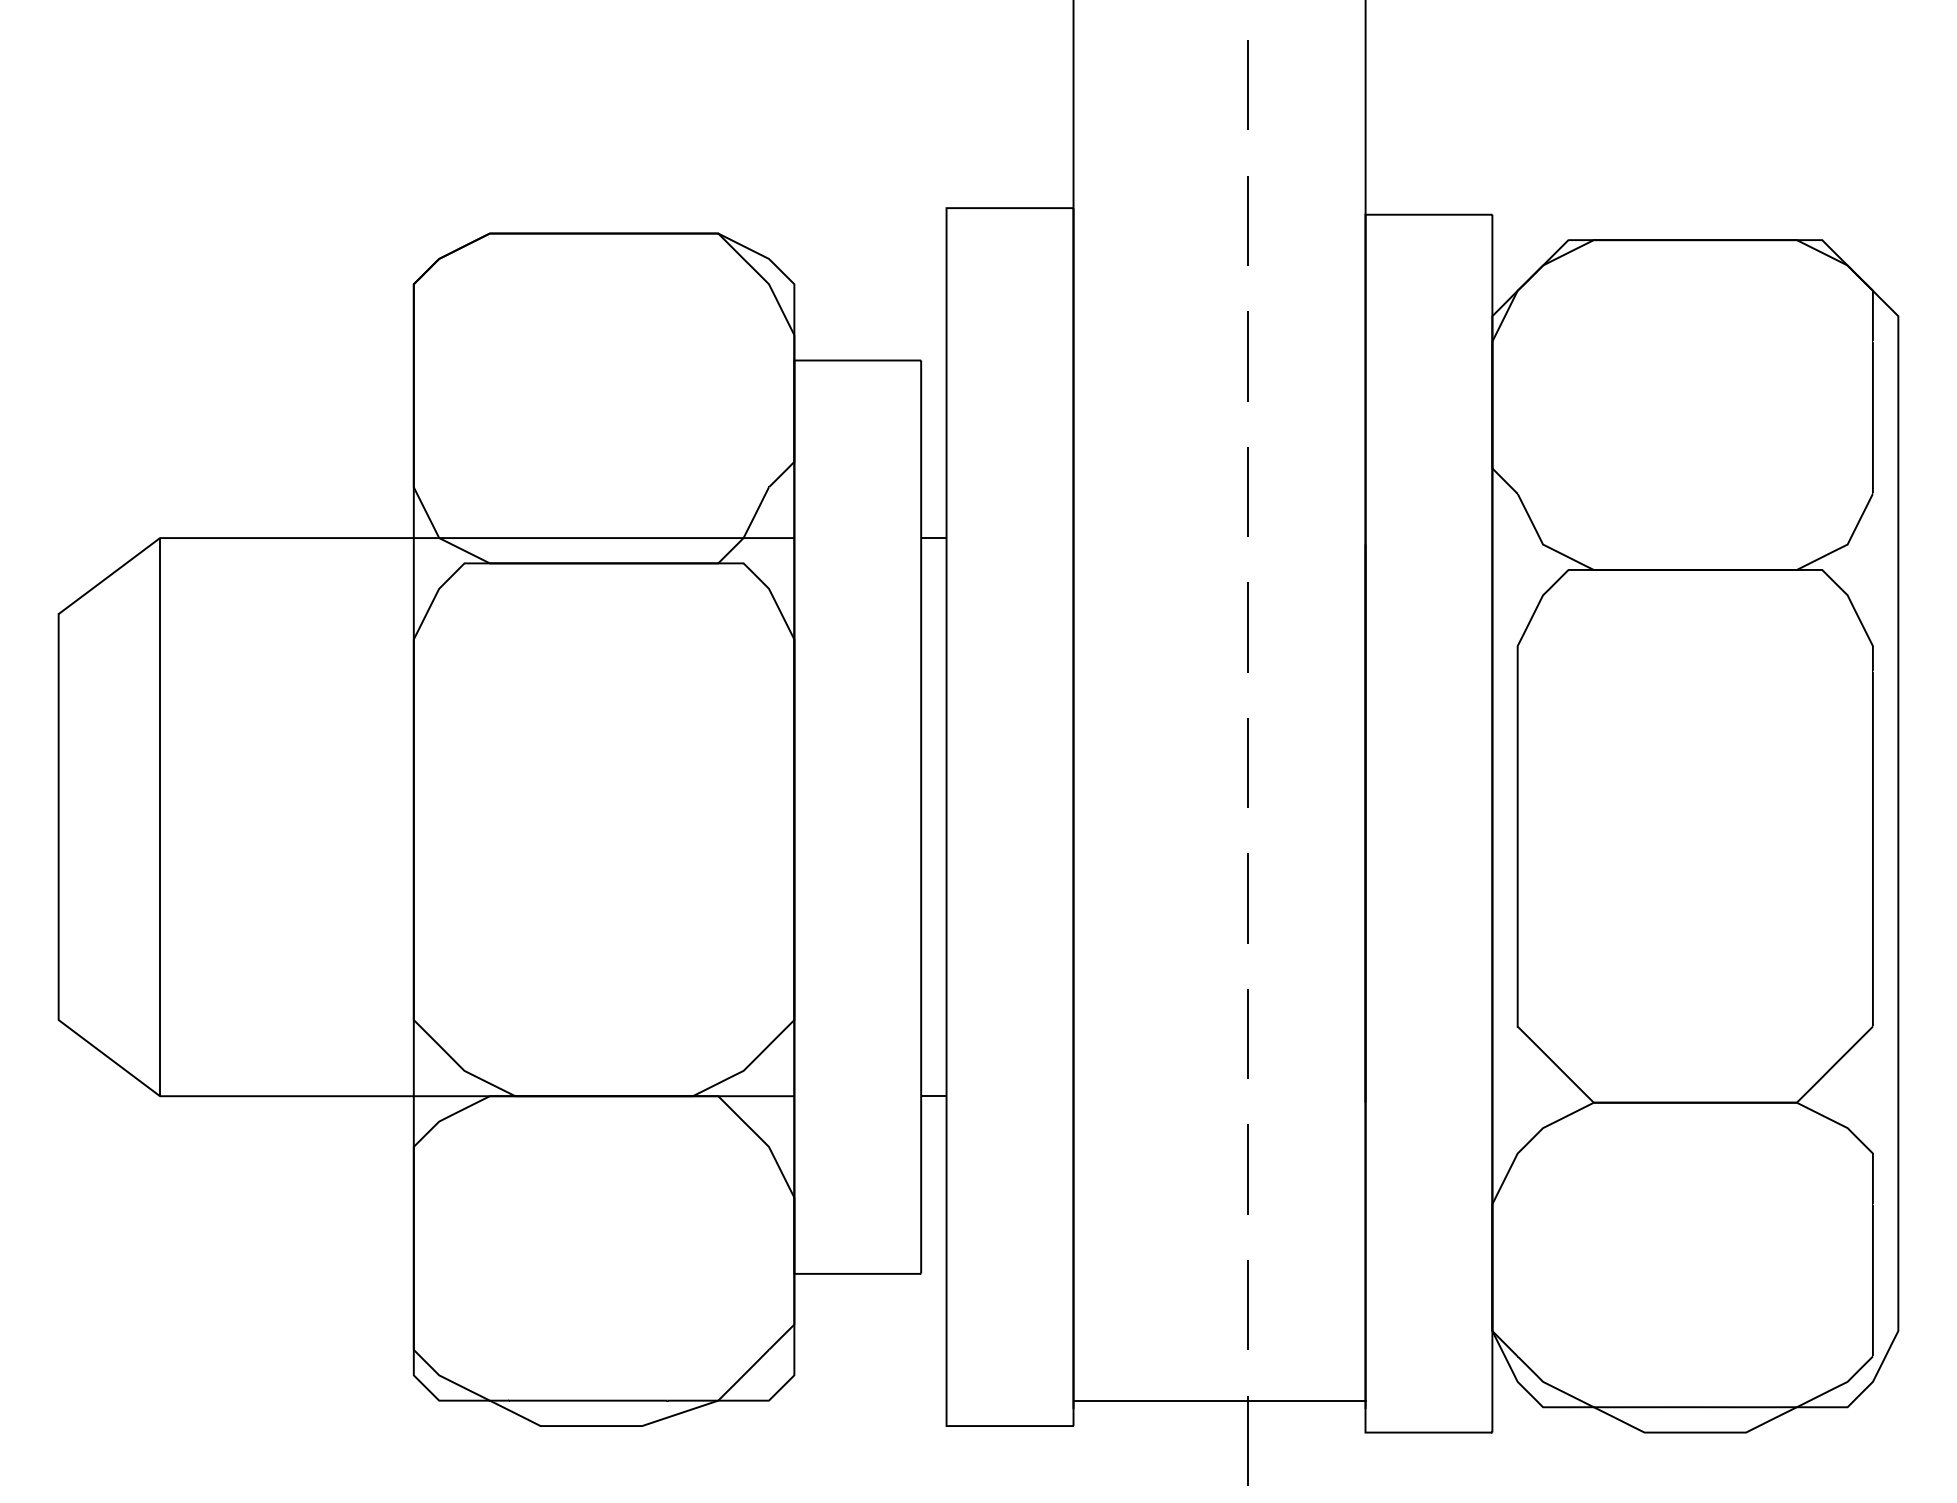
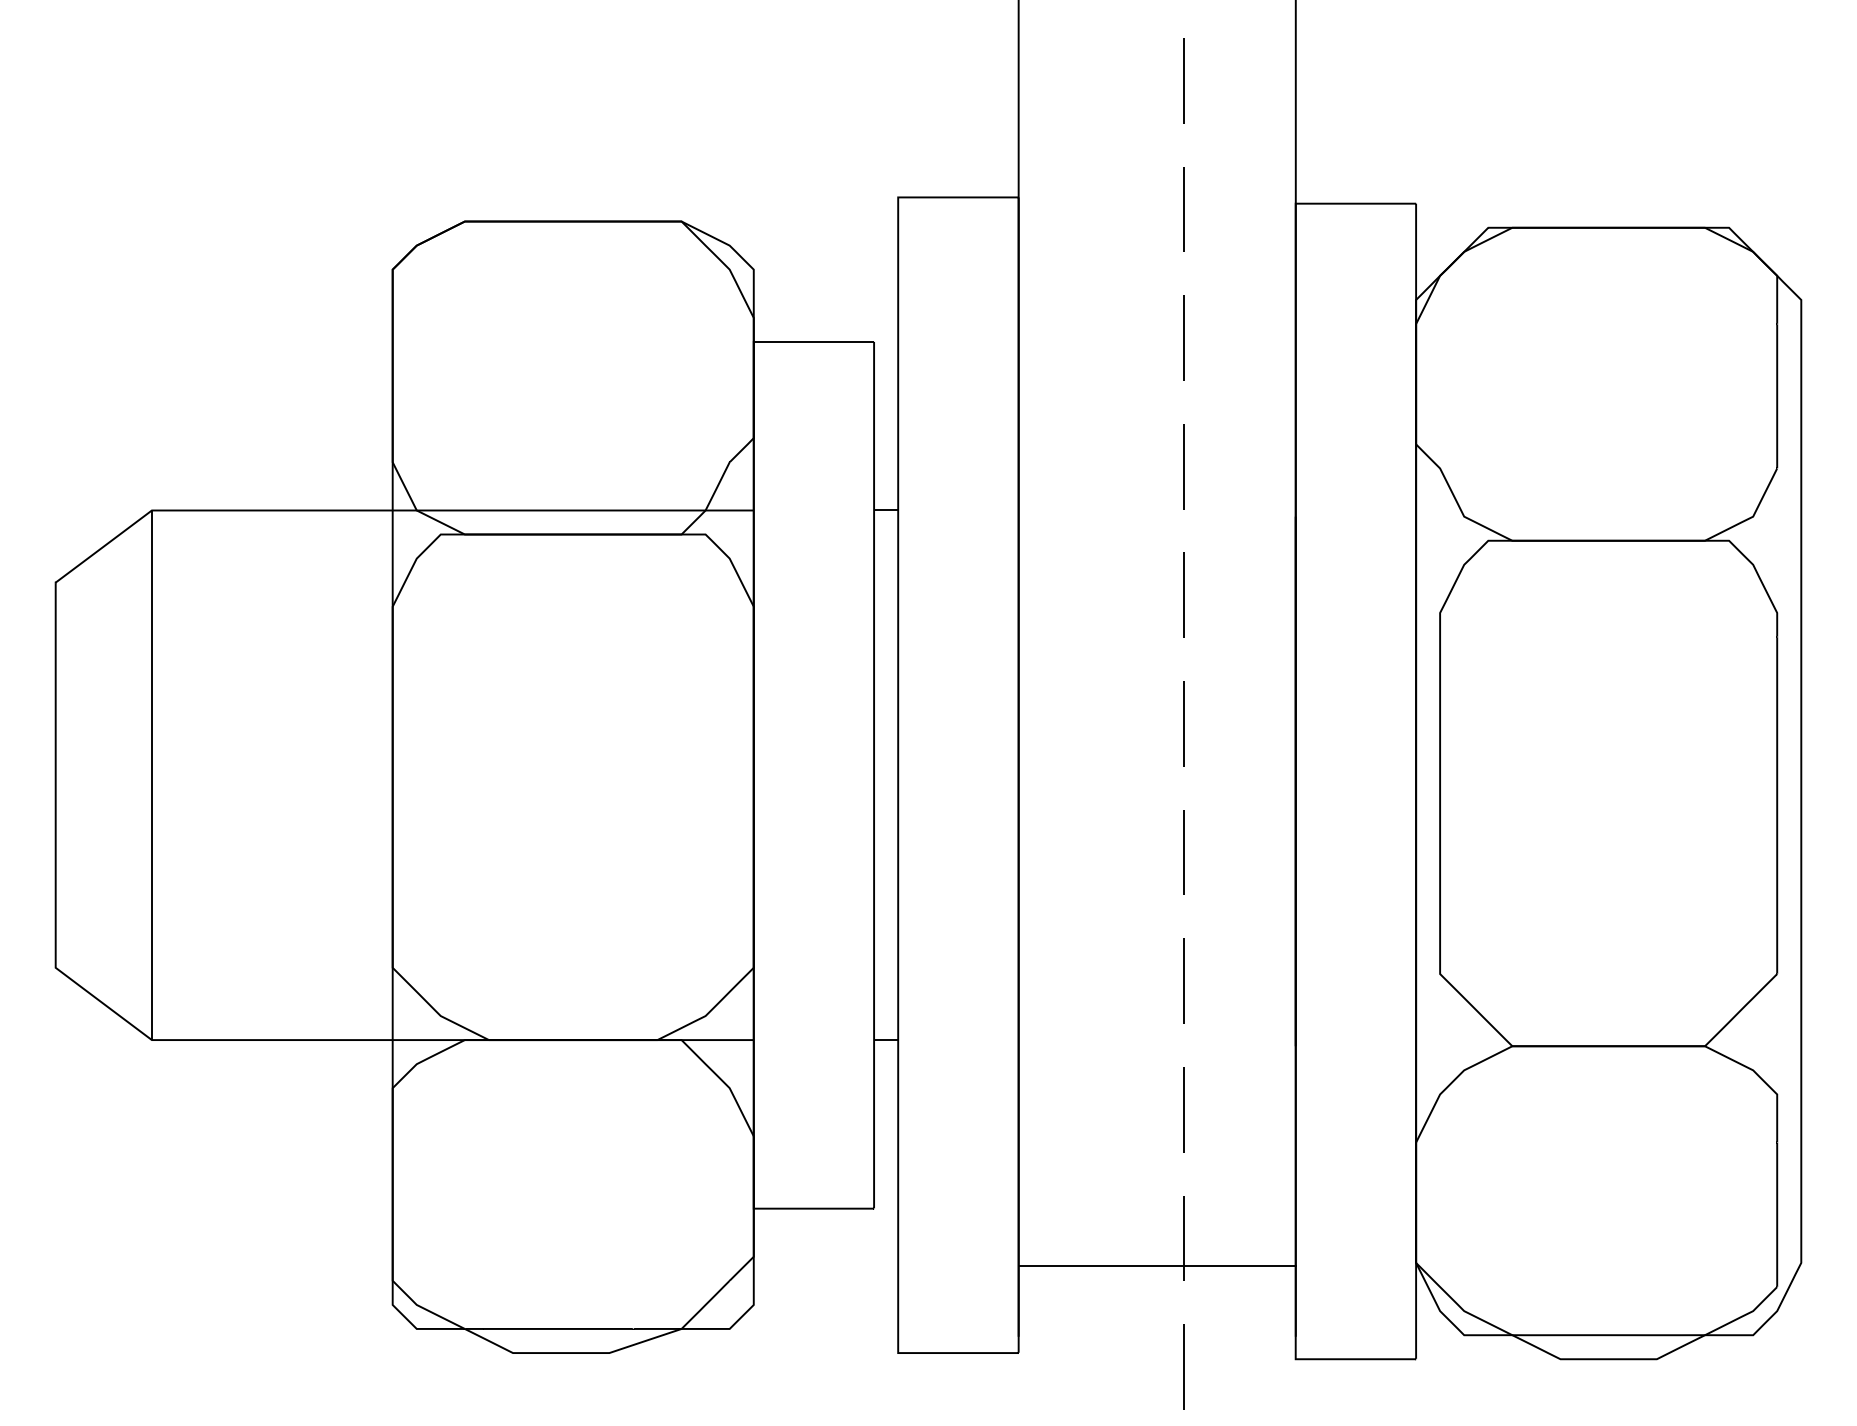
line: (1218, 1401) -> (1156, 1266), moved

